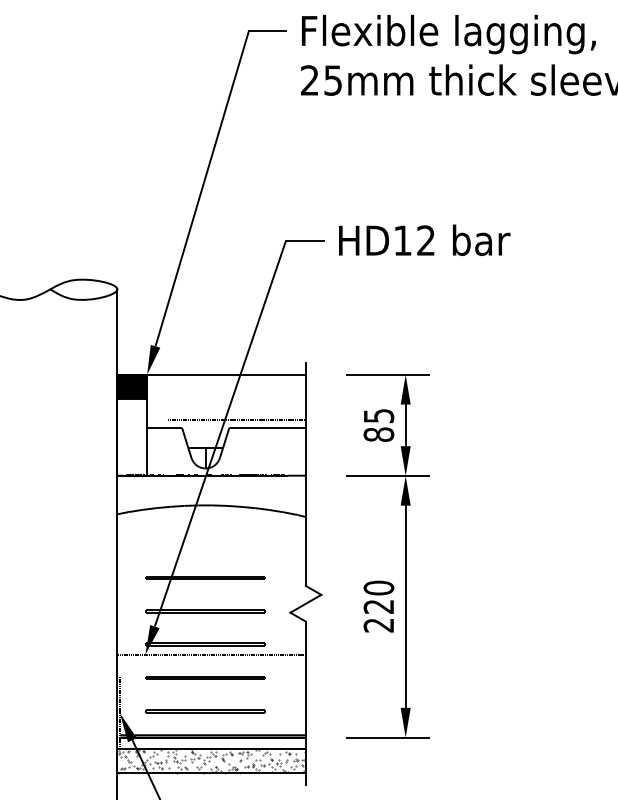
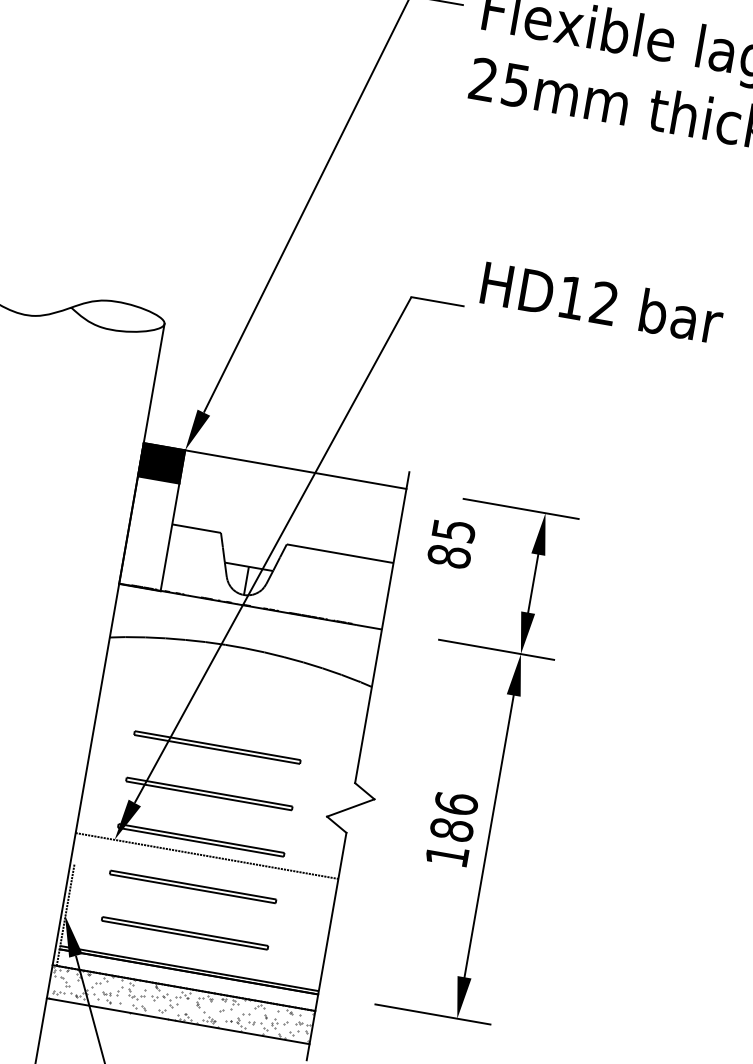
text: (424, 239) -> (602, 301), moved
line: (236, 420) -> (298, 535), removed
text: (378, 425) -> (450, 543), moved
text: (378, 606) -> (451, 829), 220 -> 186

